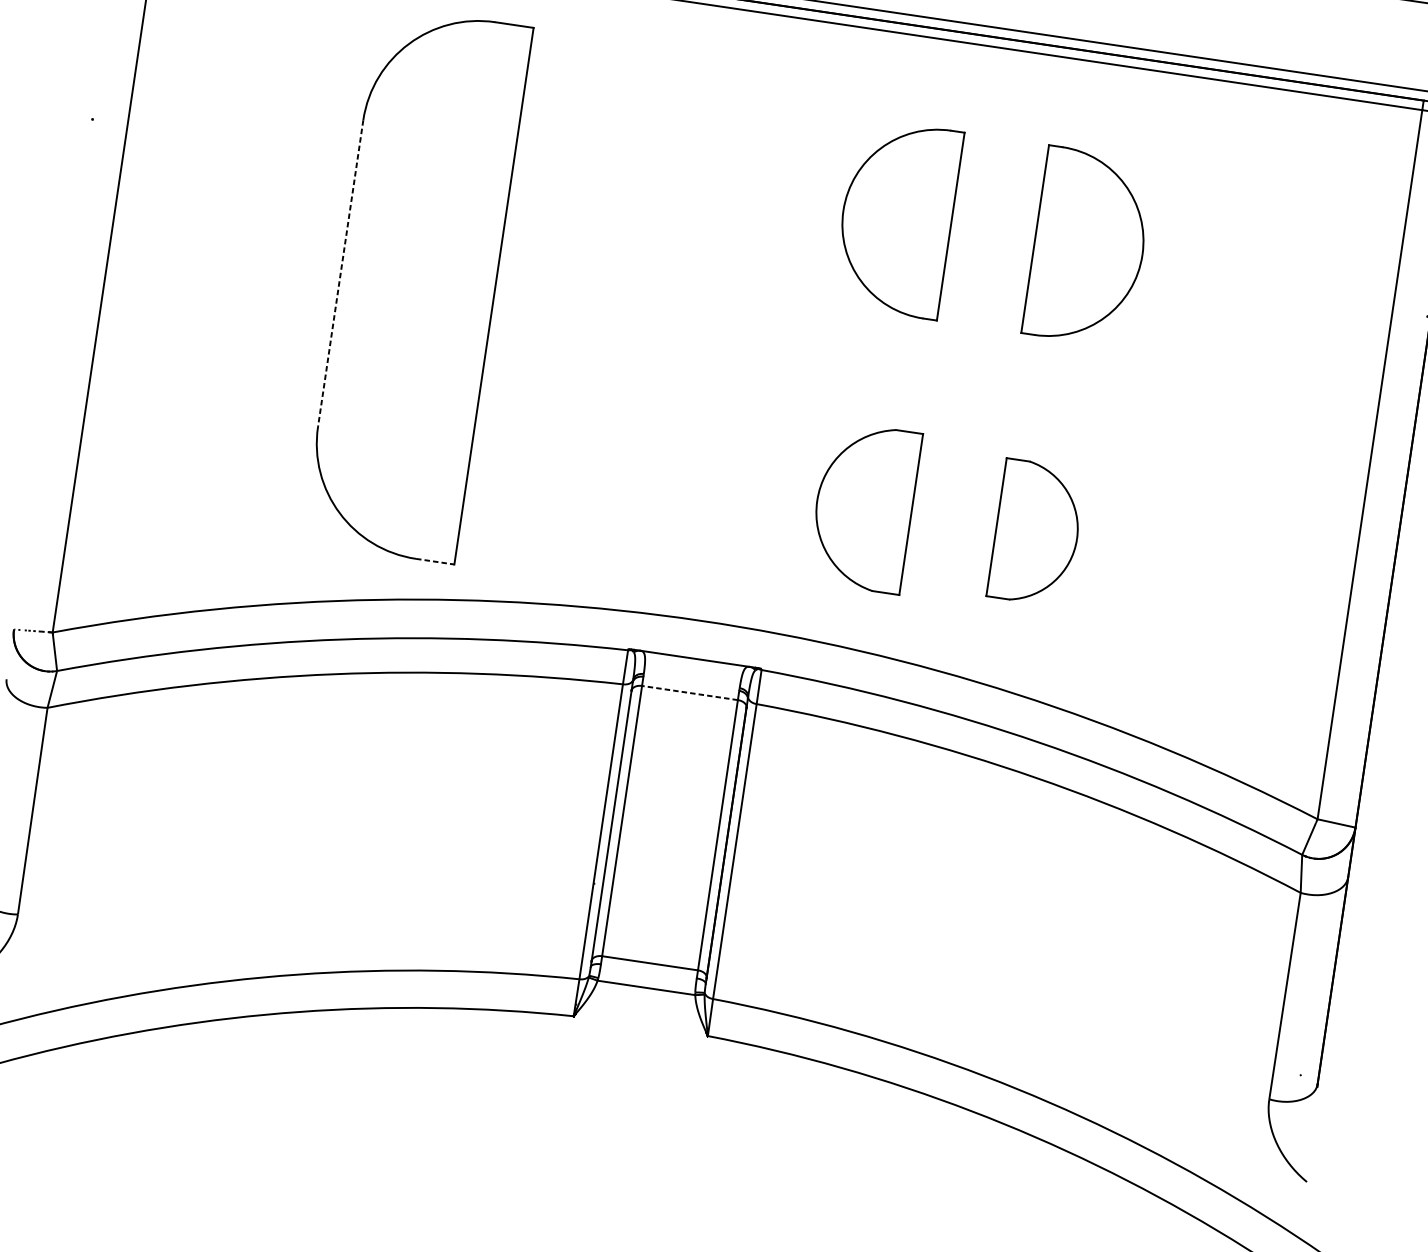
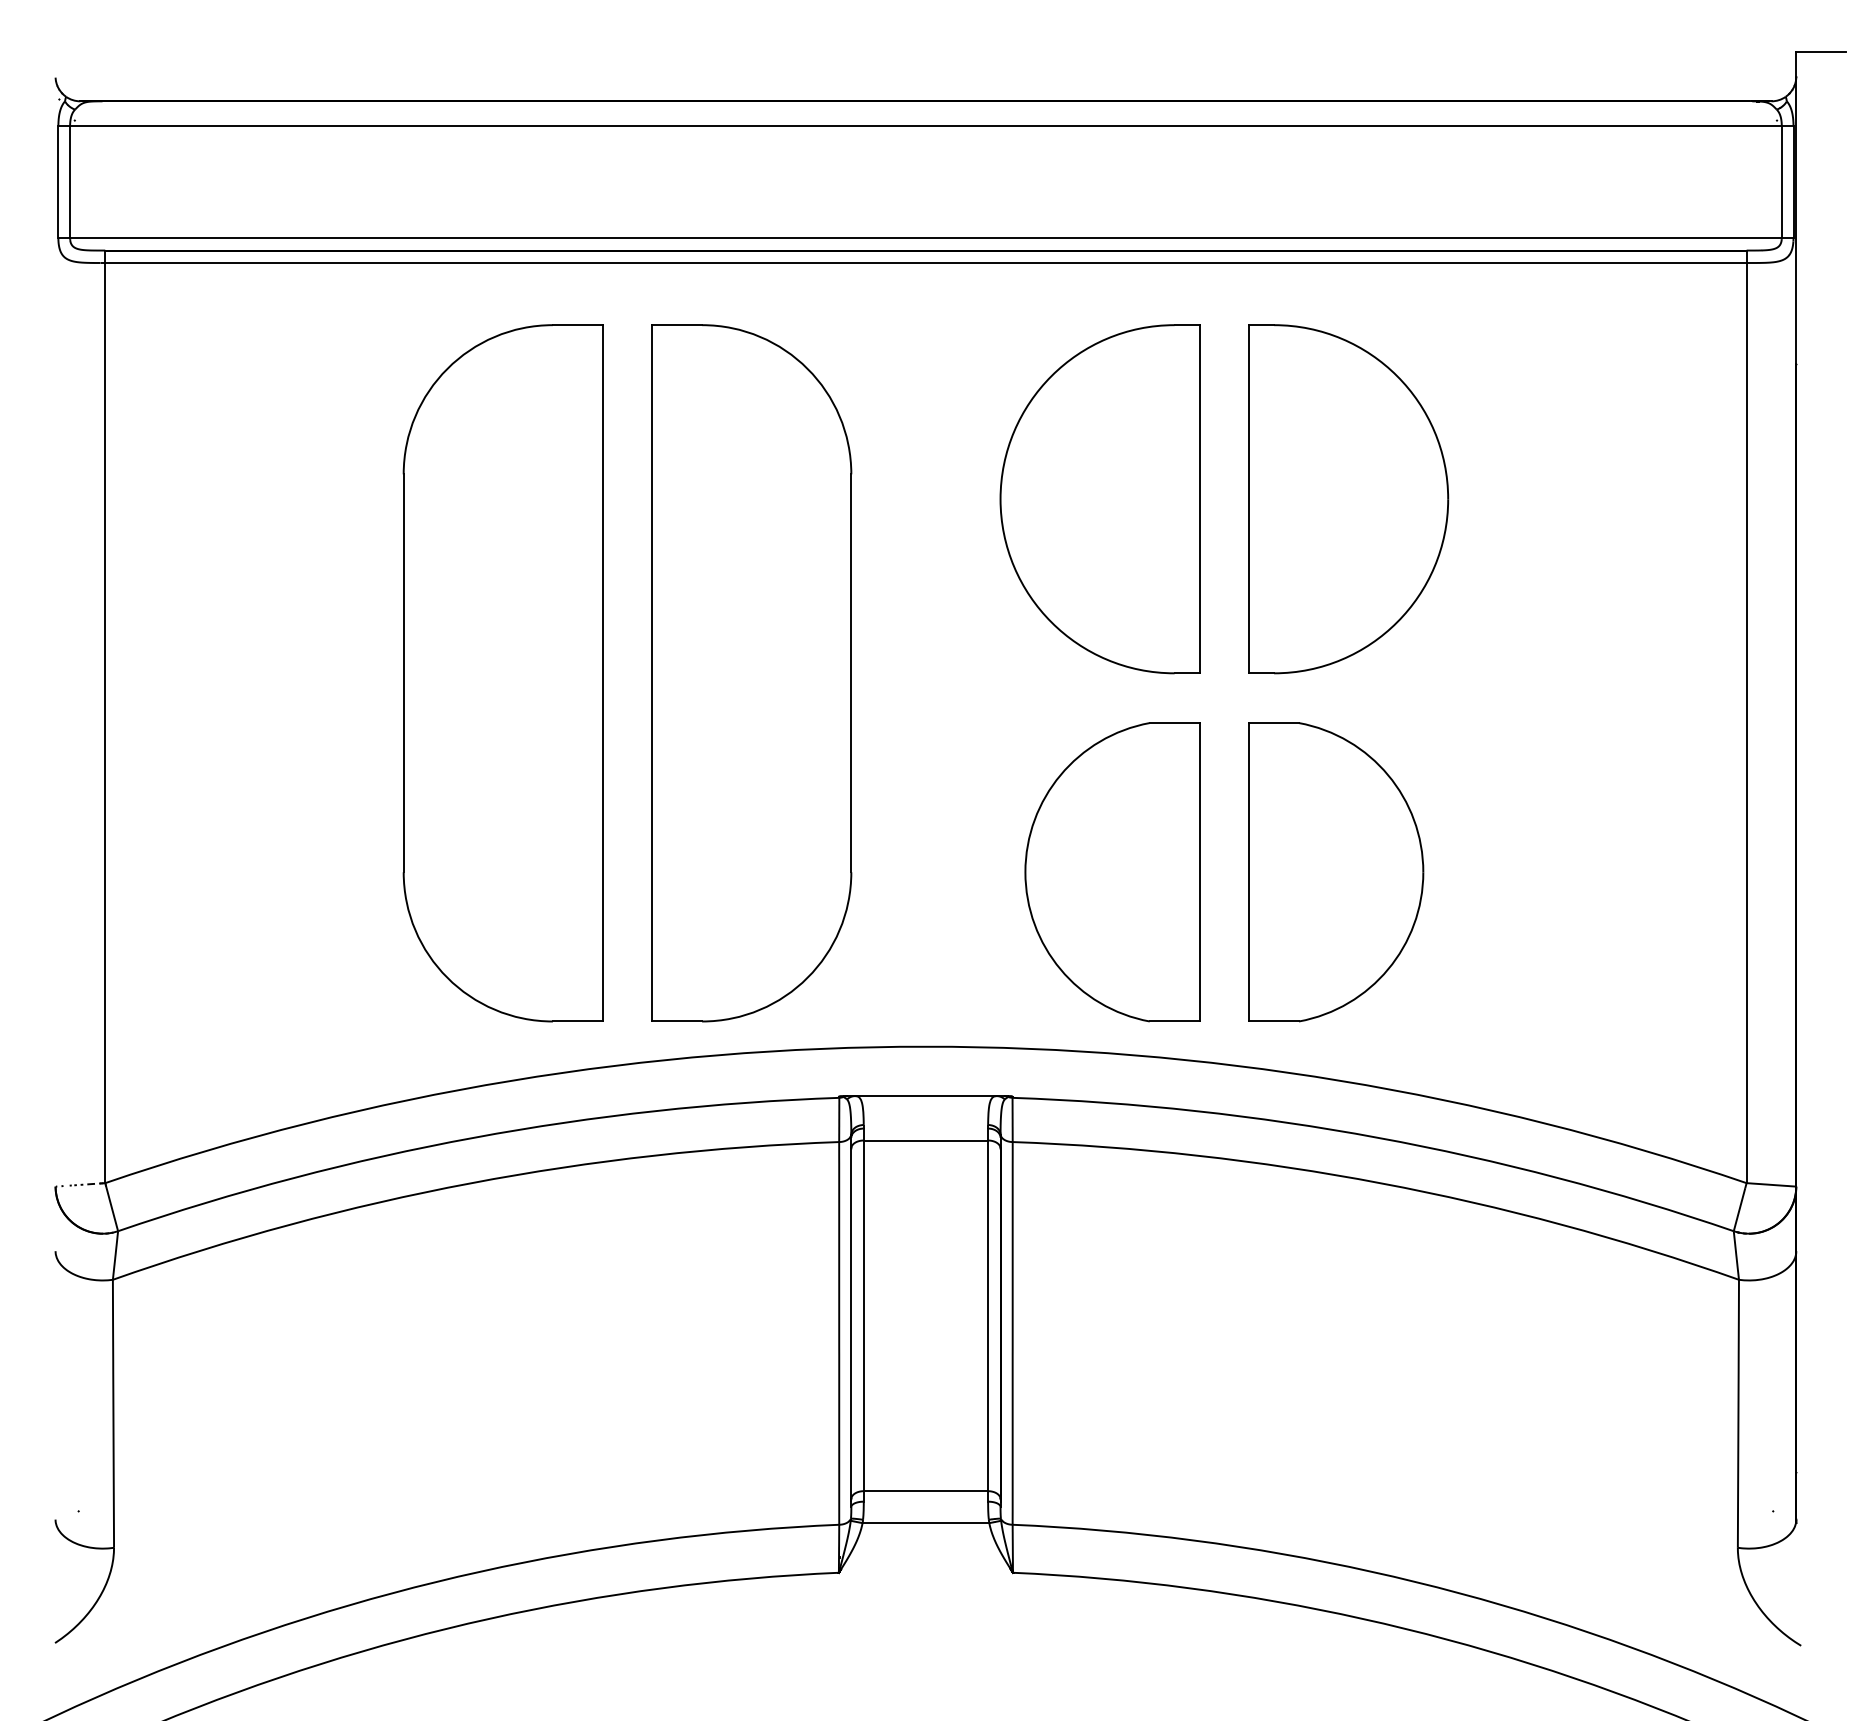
part: (896, 218) -> (1099, 499), size x1.43
part: (1088, 247) -> (1348, 499), size x1.43
line: (340, 273) -> (403, 673), dashed -> solid
part: (608, 313) -> (751, 673), added
part: (864, 507) -> (1112, 872), size x1.43
part: (1036, 533) -> (1336, 872), size x1.67
line: (435, 561) -> (577, 1021), dashed -> solid
line: (689, 692) -> (925, 1140), dashed -> solid

